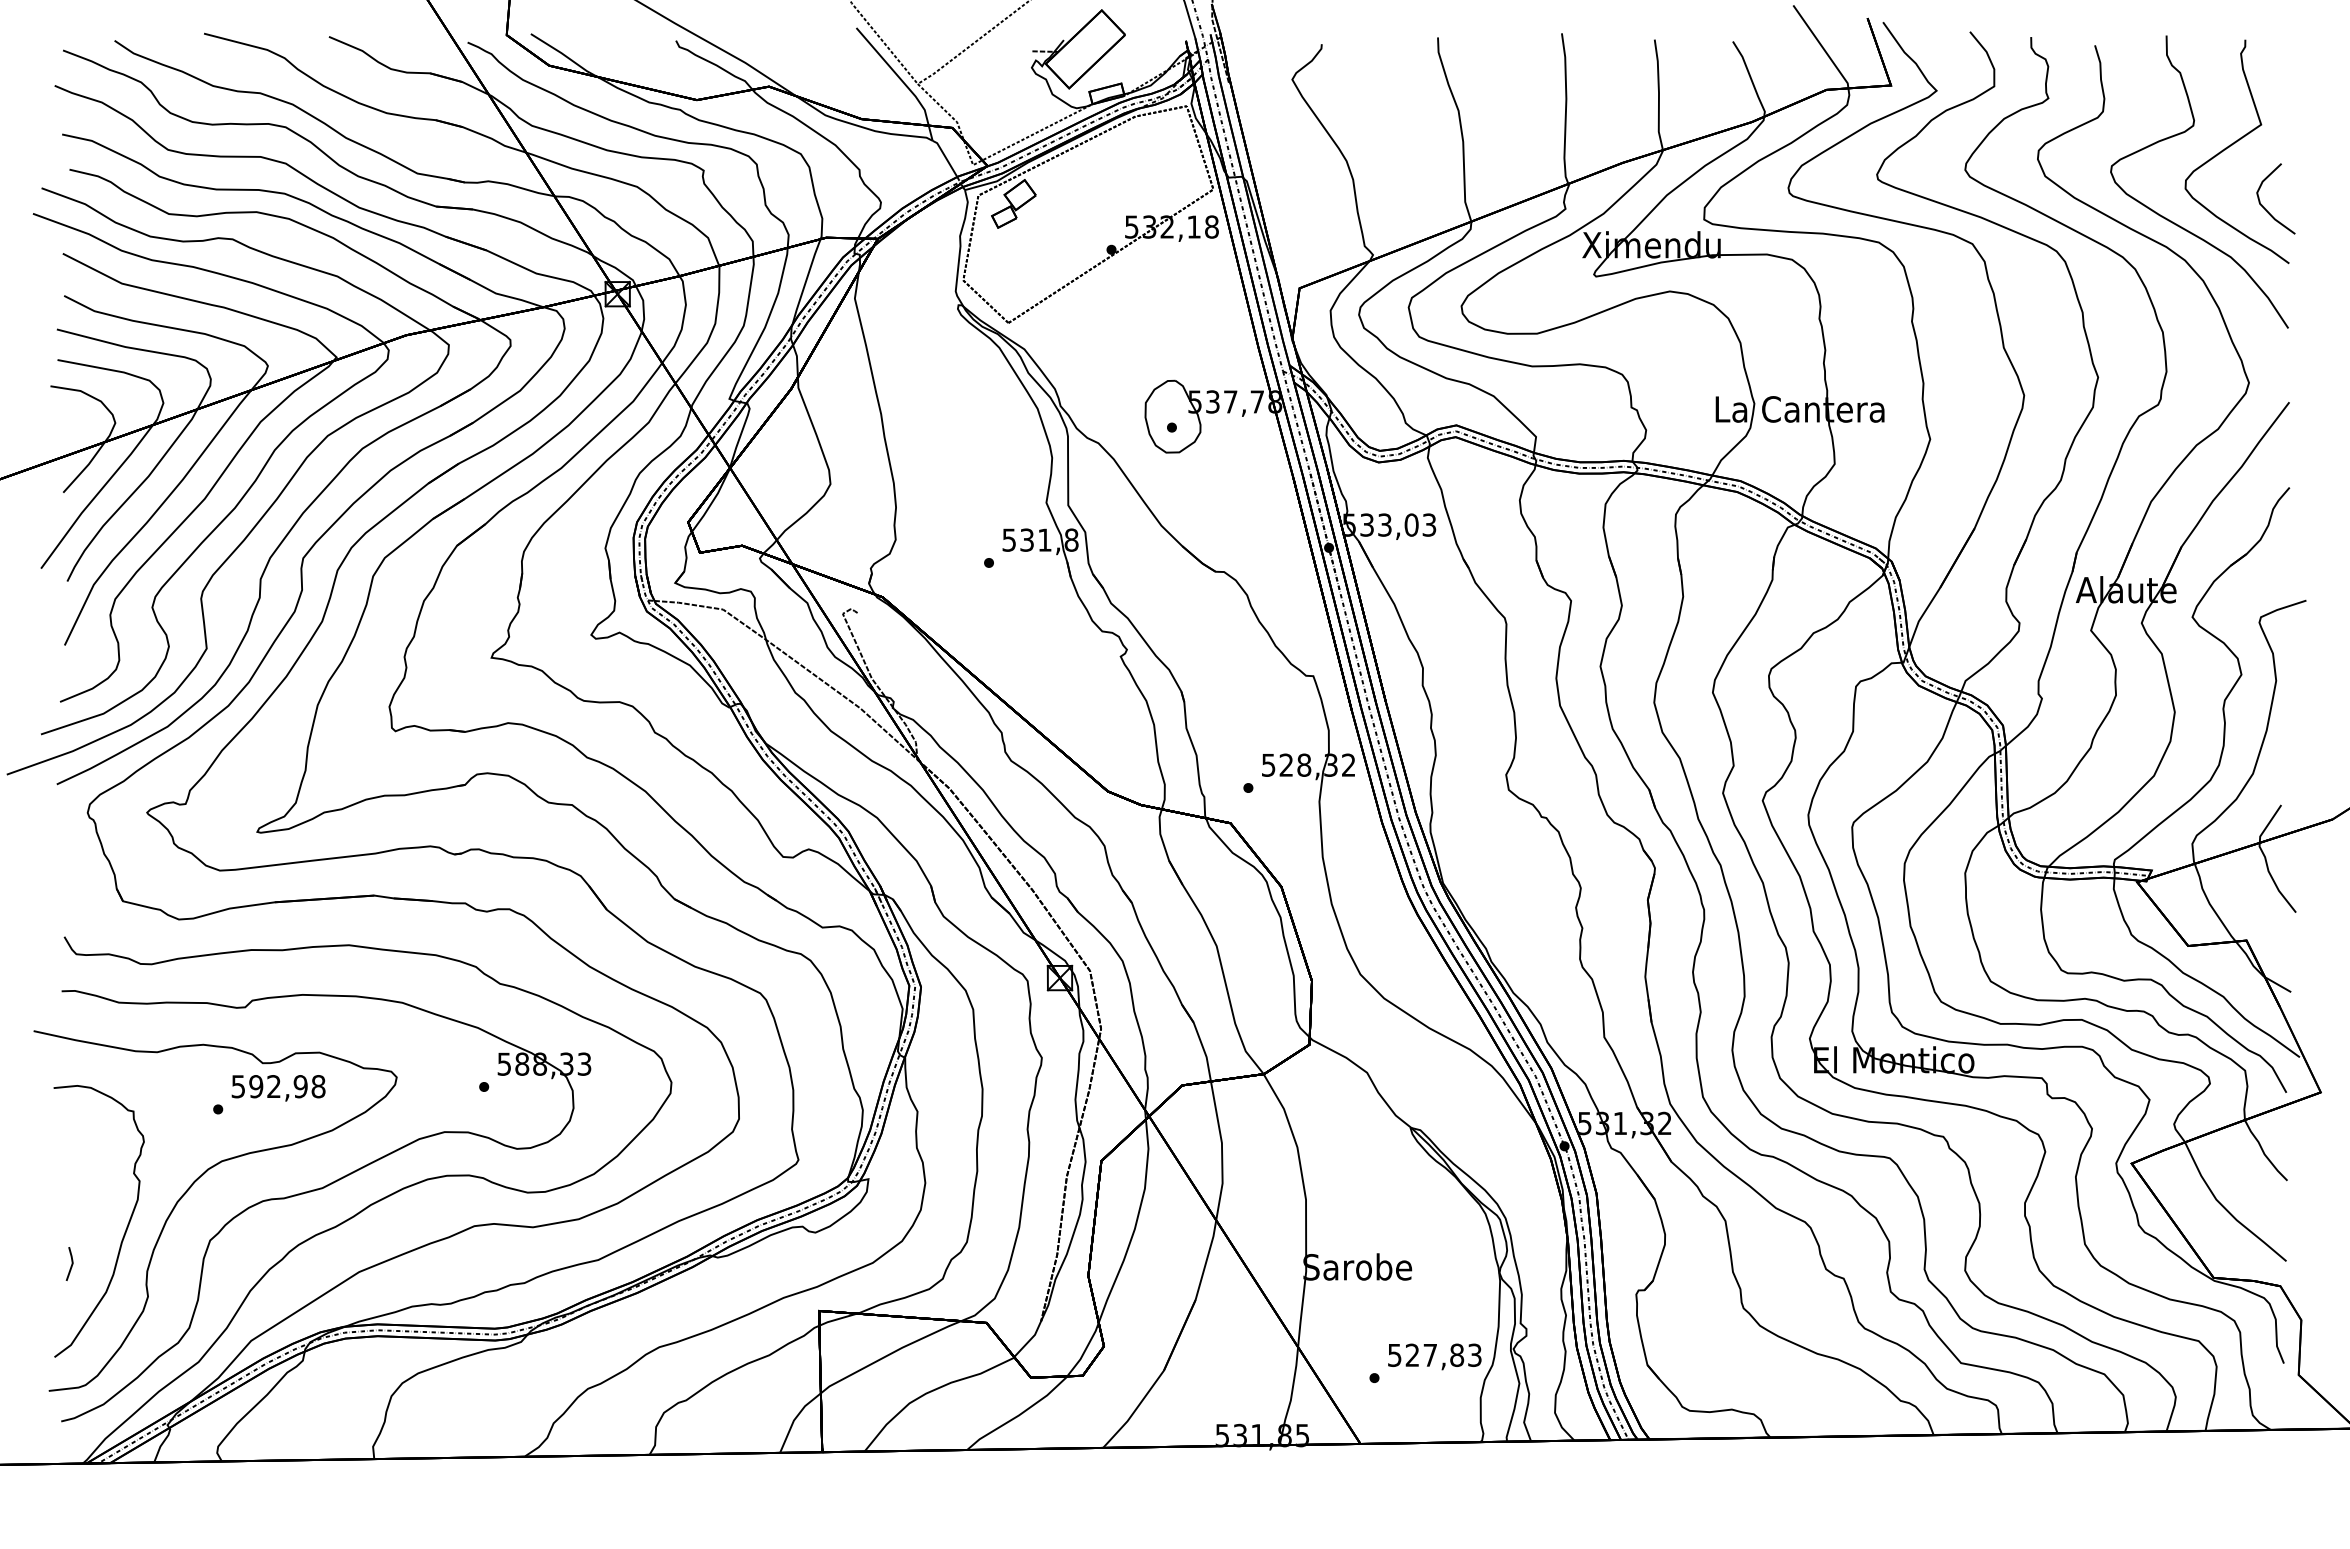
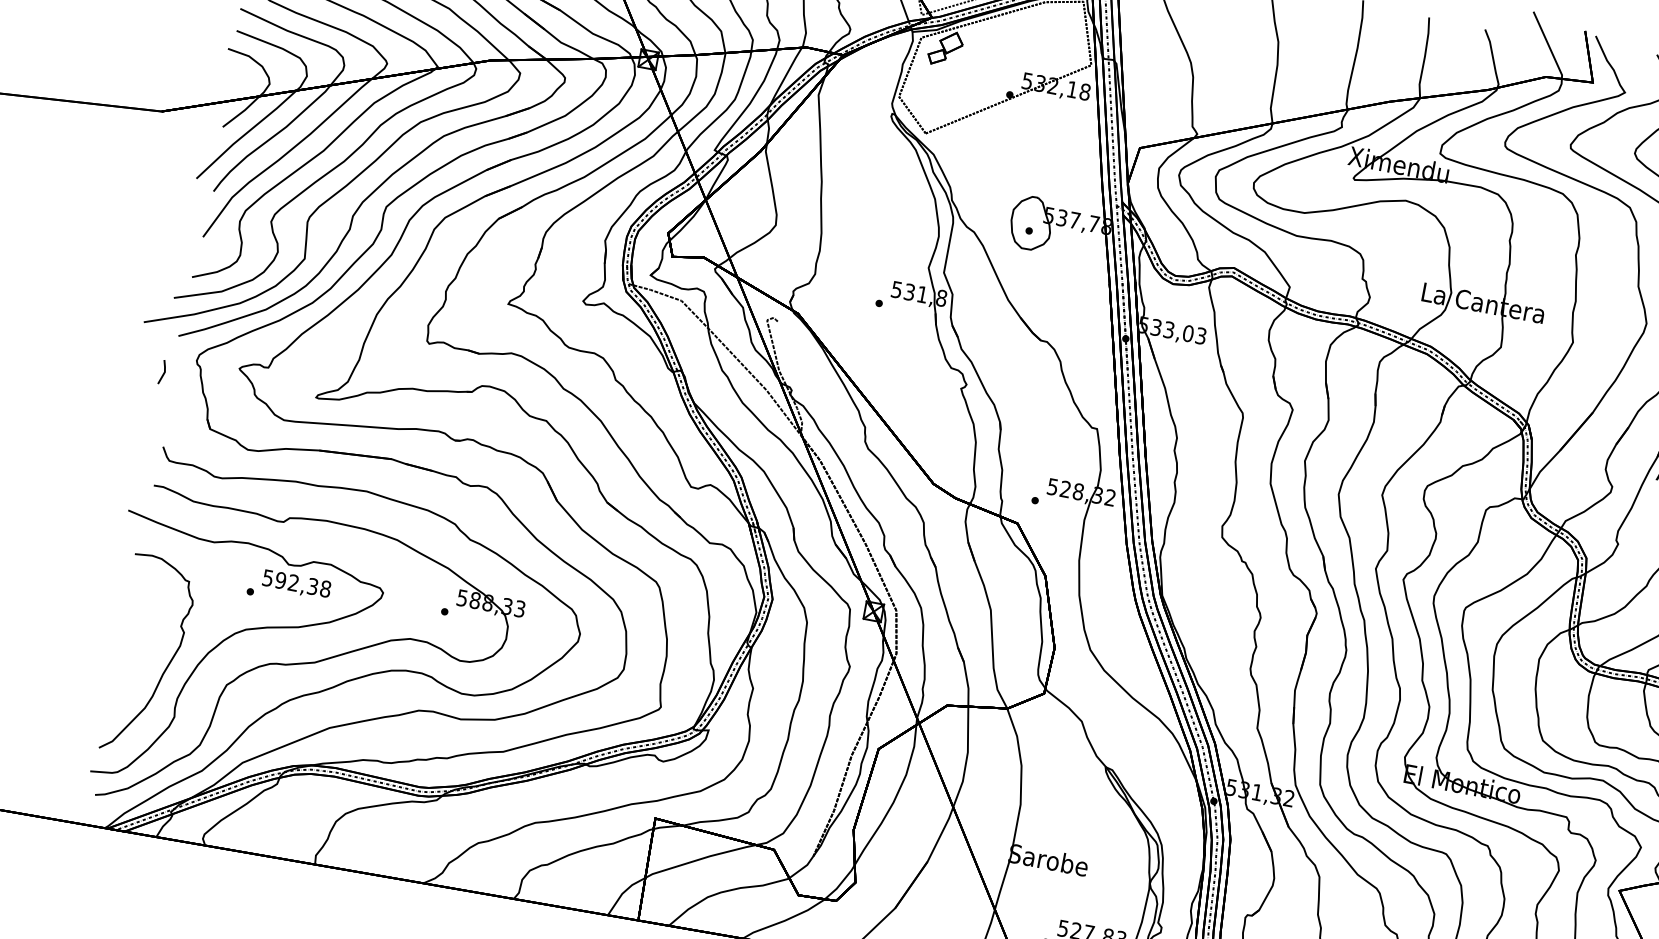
text: (300, 1086) -> (312, 586), 592,98 -> 592,38
line: (71, 1263) -> (163, 372), moved

